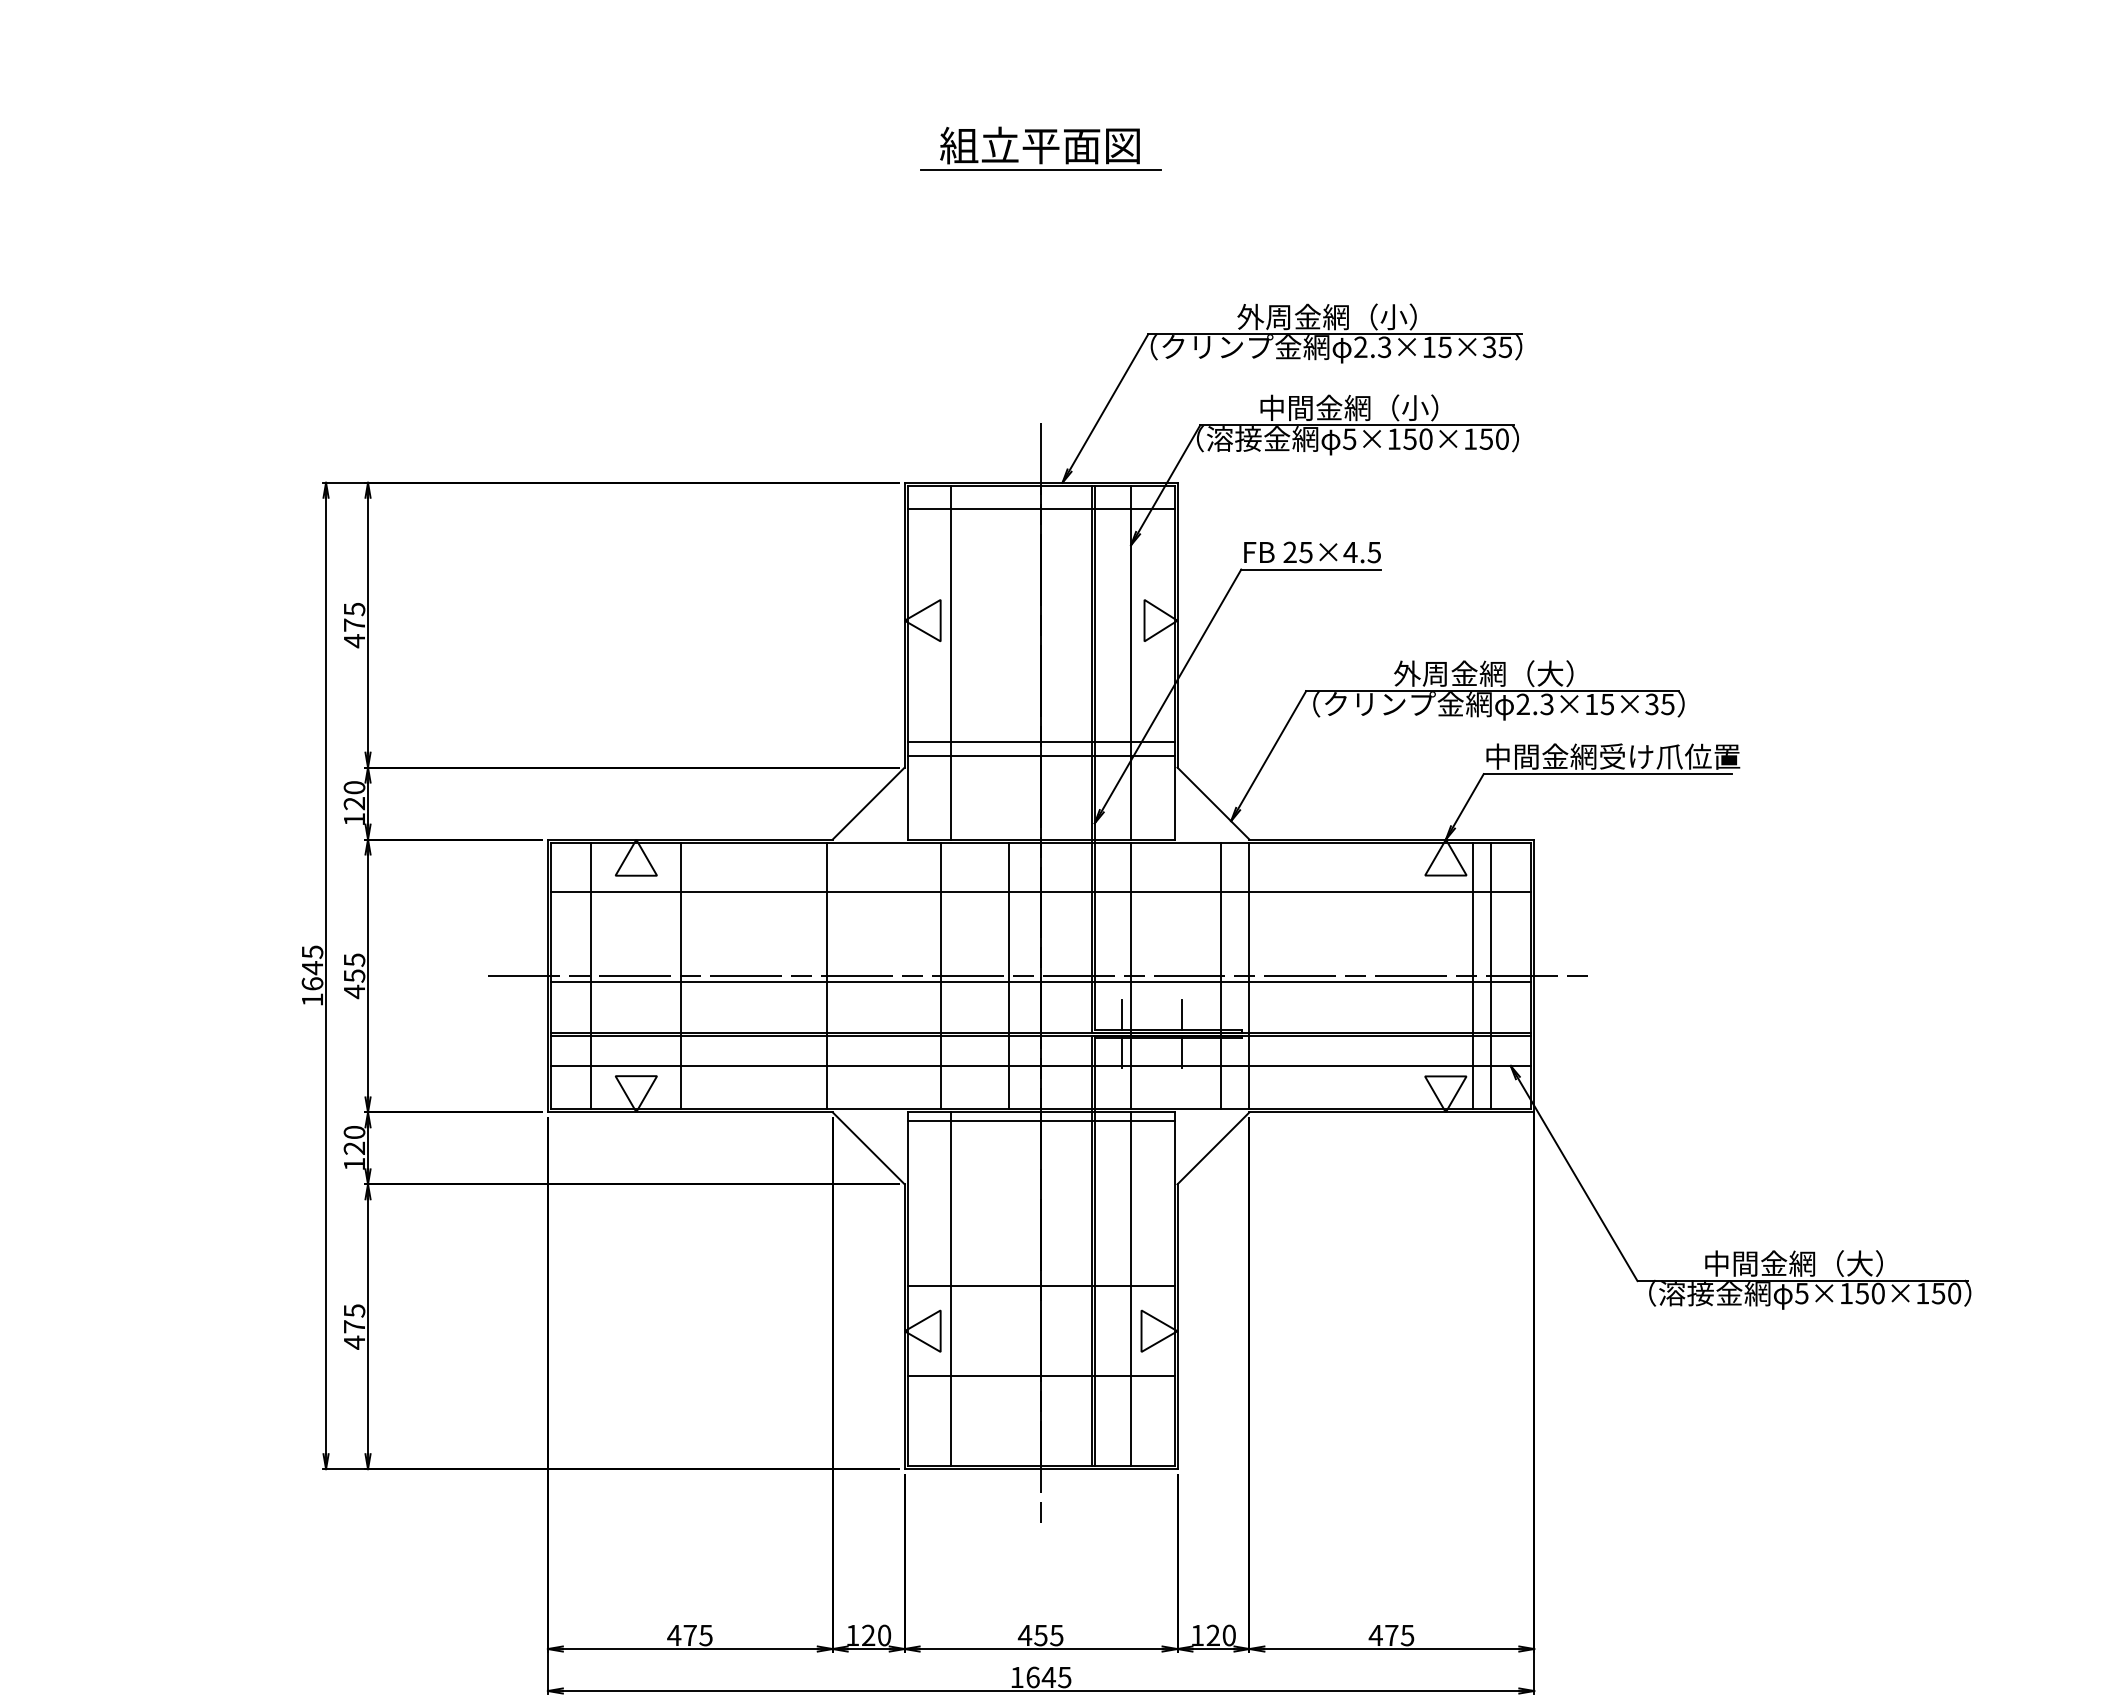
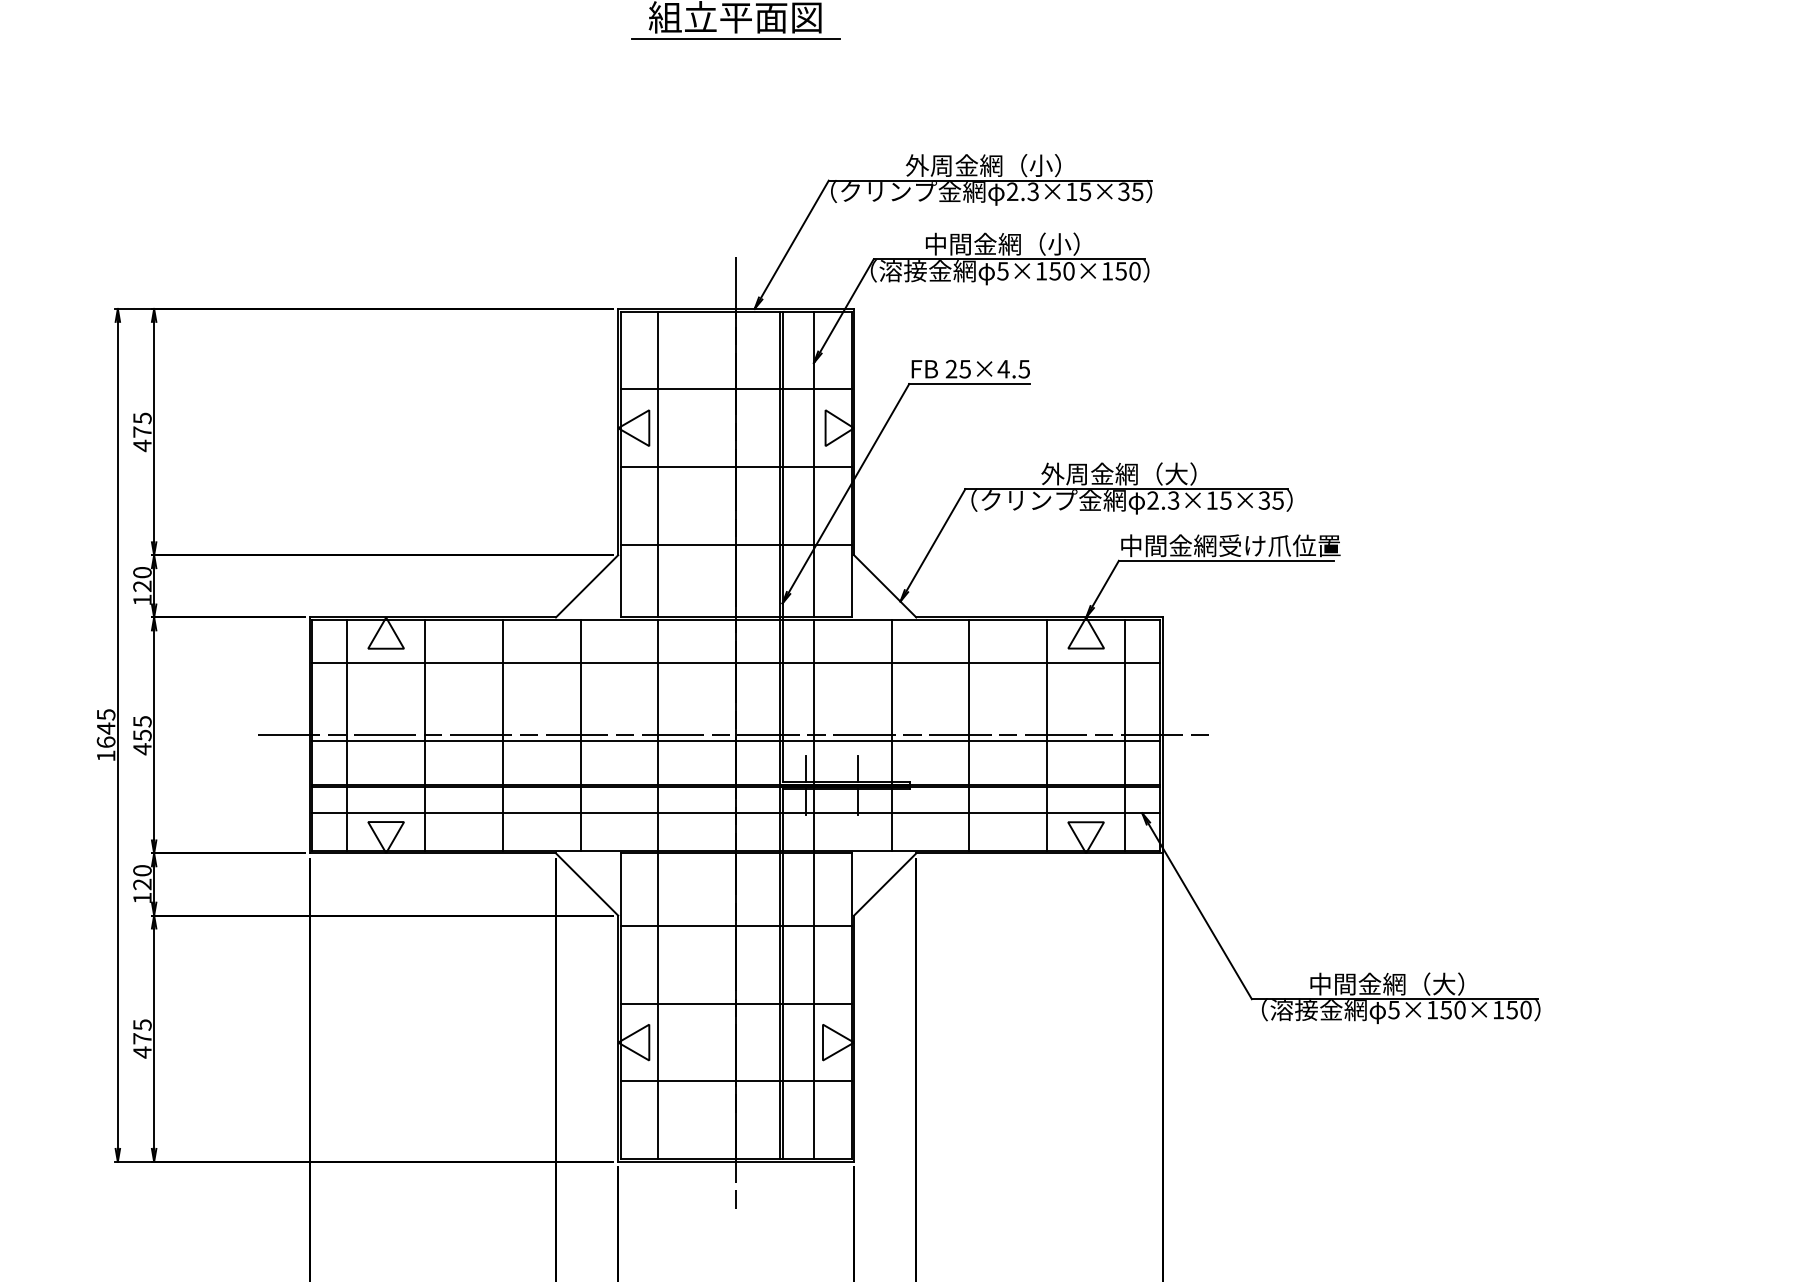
line: (1040, 508) -> (735, 389), moved
line: (1040, 741) -> (735, 466), moved
line: (827, 975) -> (503, 735), moved
line: (941, 975) -> (580, 735), moved
line: (1009, 975) -> (658, 735), moved
line: (1248, 975) -> (969, 735), moved
line: (1472, 975) -> (1046, 735), moved
line: (1040, 1121) -> (735, 926), moved

